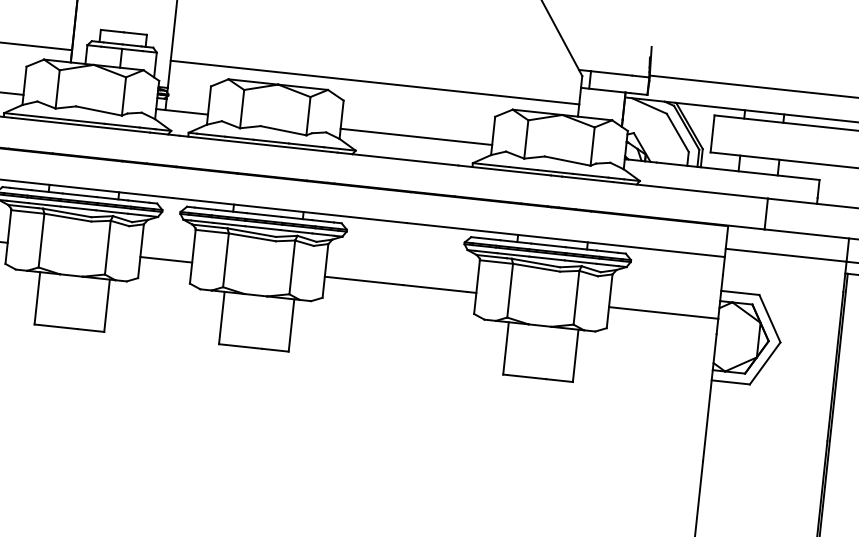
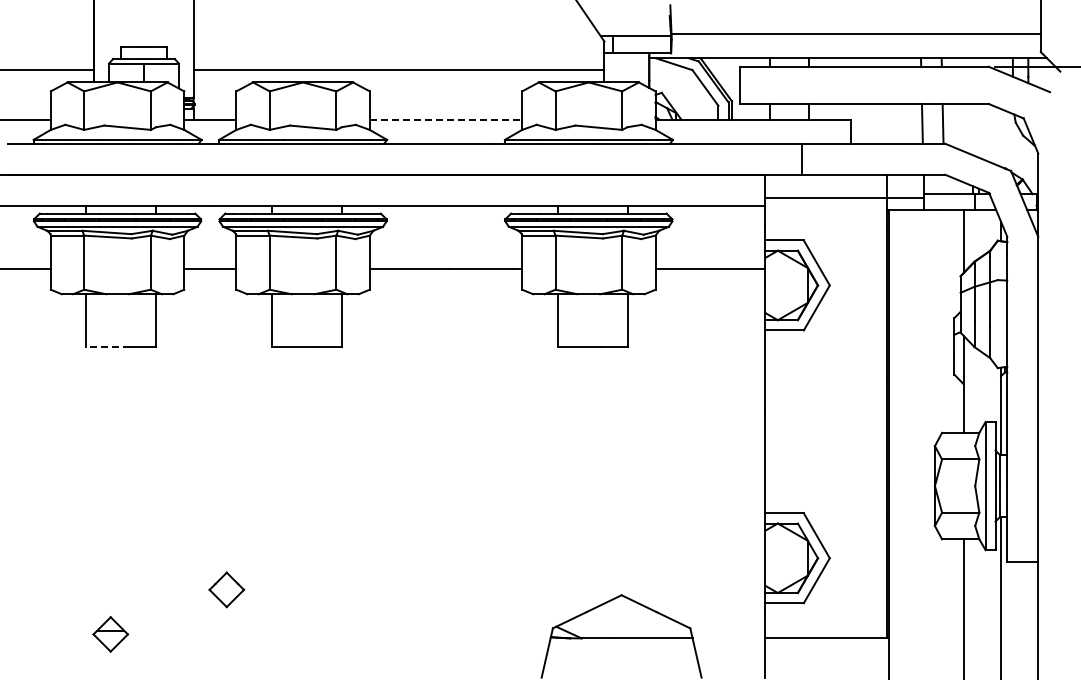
line: (416, 136) -> (446, 119), solid -> dashed
line: (55, 326) -> (107, 346), solid -> dashed

